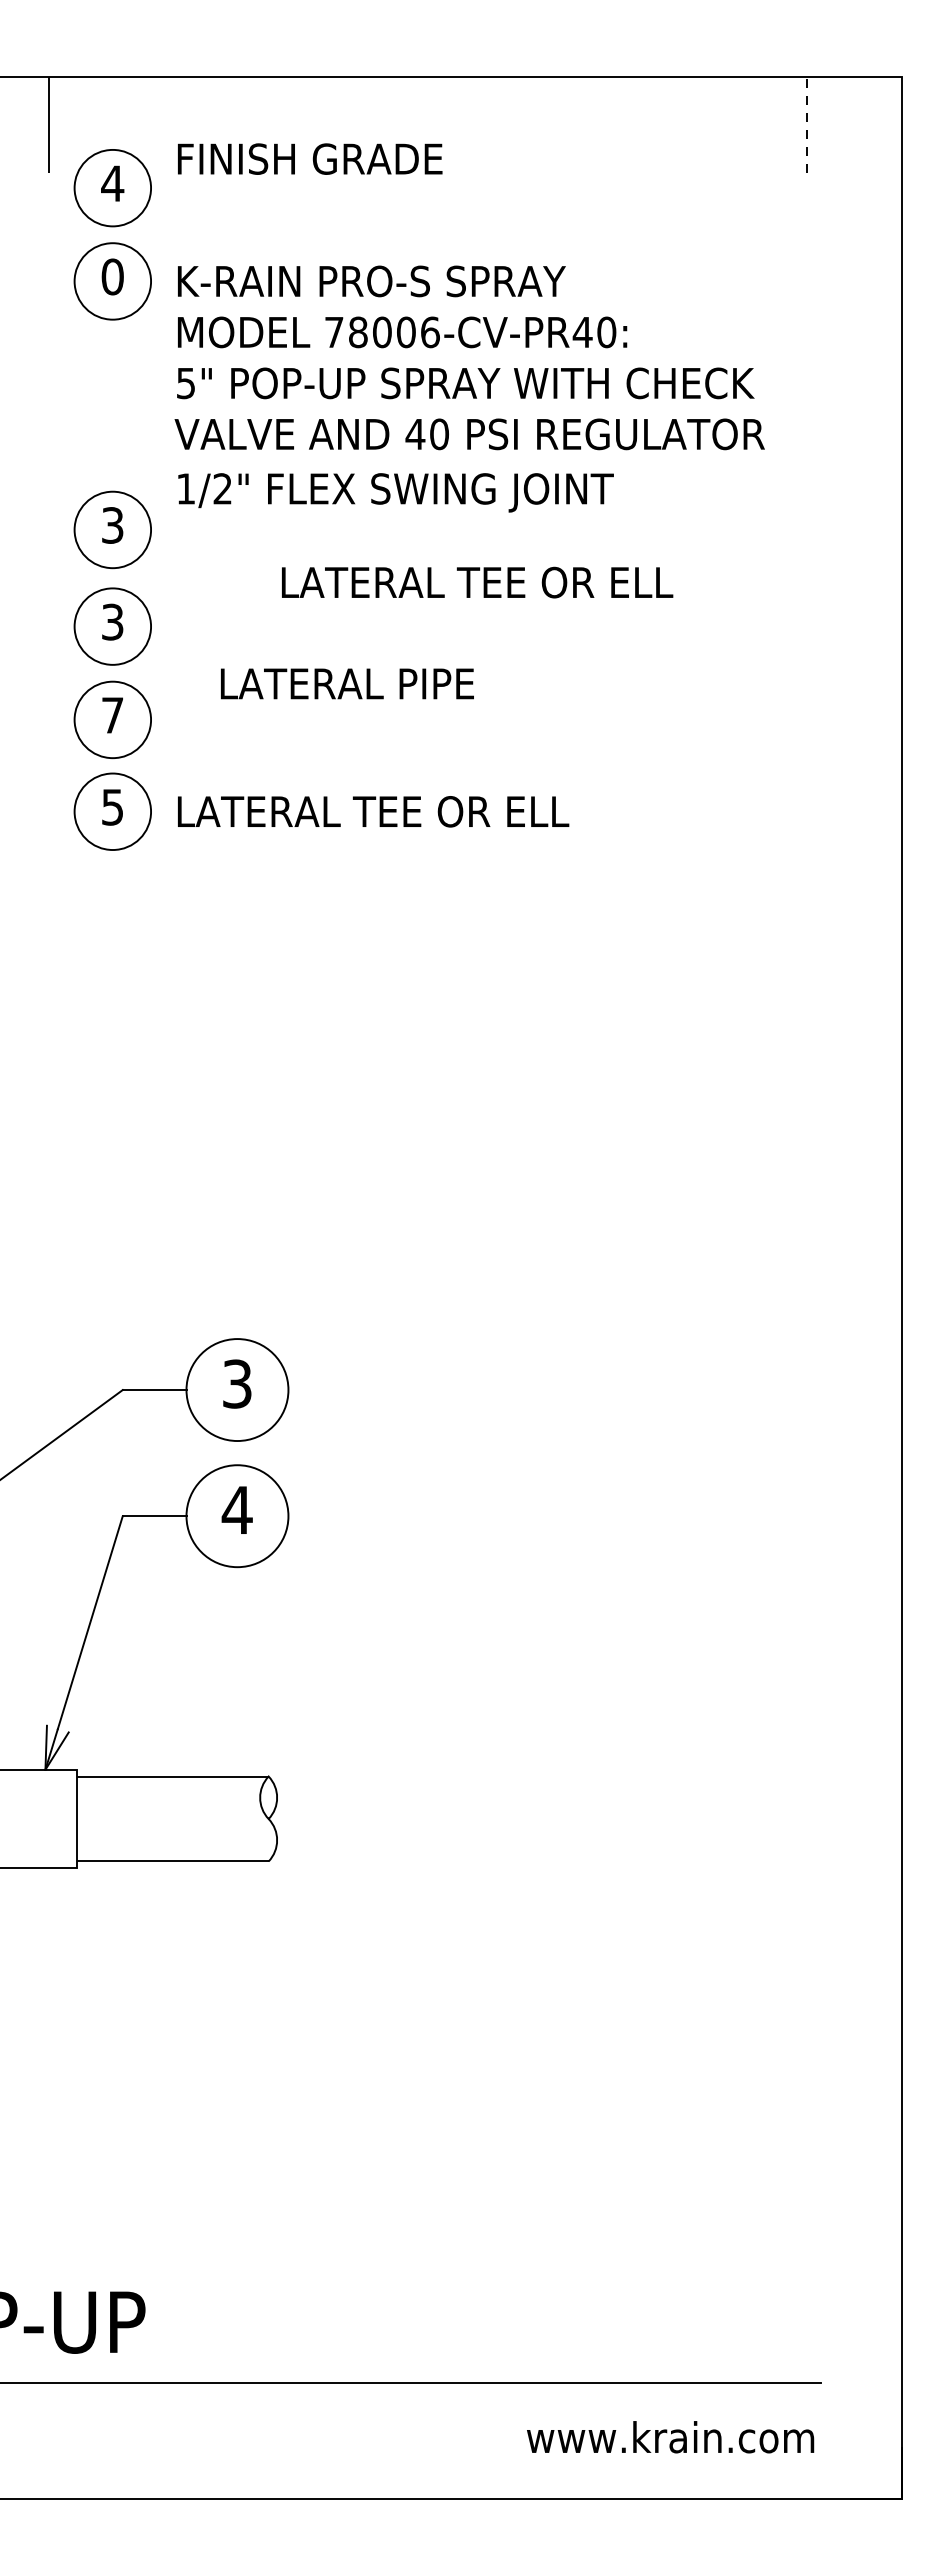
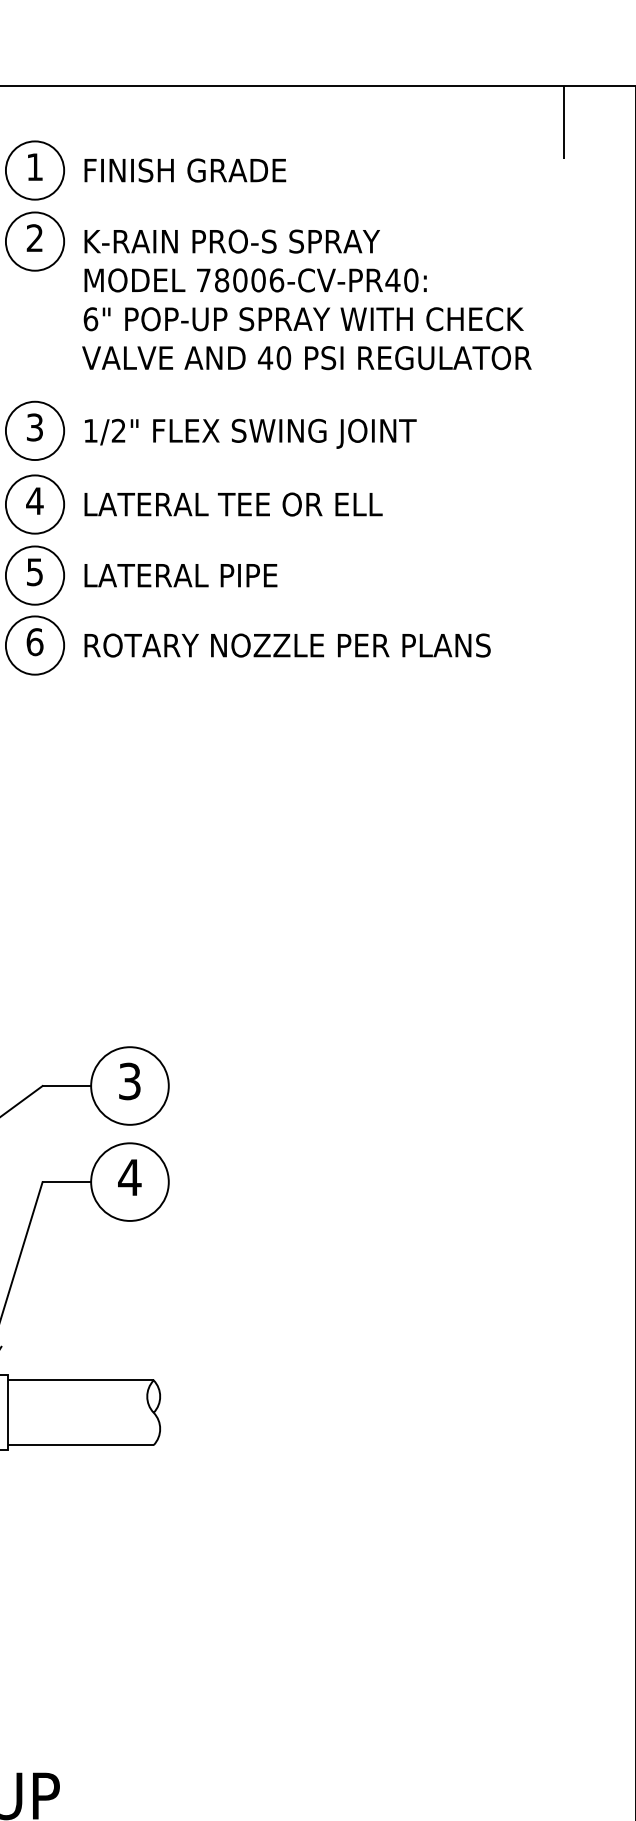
line: (806, 125) -> (563, 122), dashed -> solid
text: (310, 158) -> (185, 170), moved
text: (112, 183) -> (34, 167), 4 -> 1
text: (112, 276) -> (34, 237), 0 -> 2
text: (185, 383) -> (90, 319), 78006-CV-PR40:^J5" -> 78006-CV-PR40:^J6"
text: (395, 492) -> (250, 433), moved
text: (477, 582) -> (233, 504), moved
text: (112, 621) -> (34, 500), 3 -> 4
text: (347, 683) -> (181, 575), moved
text: (112, 715) -> (34, 572), 7 -> 5
text: (112, 806) -> (34, 641), 5 -> 6
text: (446, 811) -> (289, 645), LATERAL TEE OR ELL -> ROTARY NOZZLE PER PLANS

